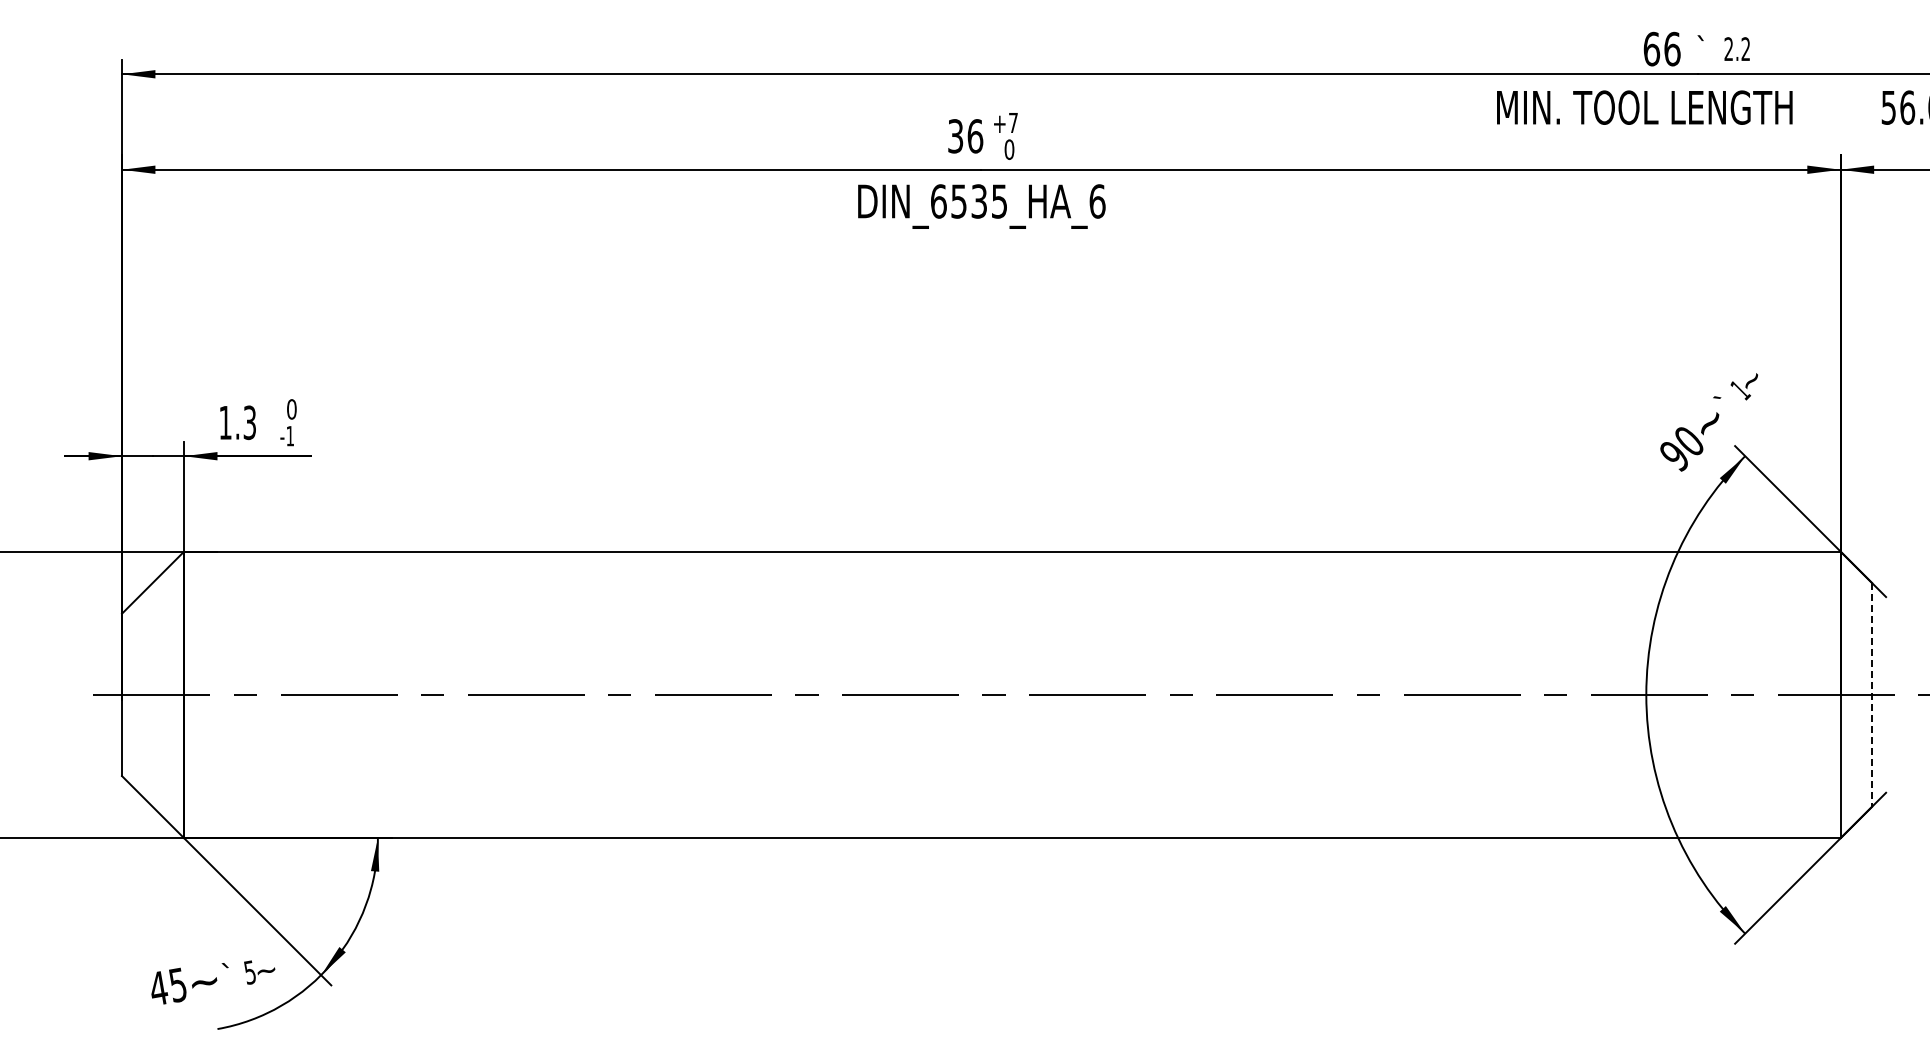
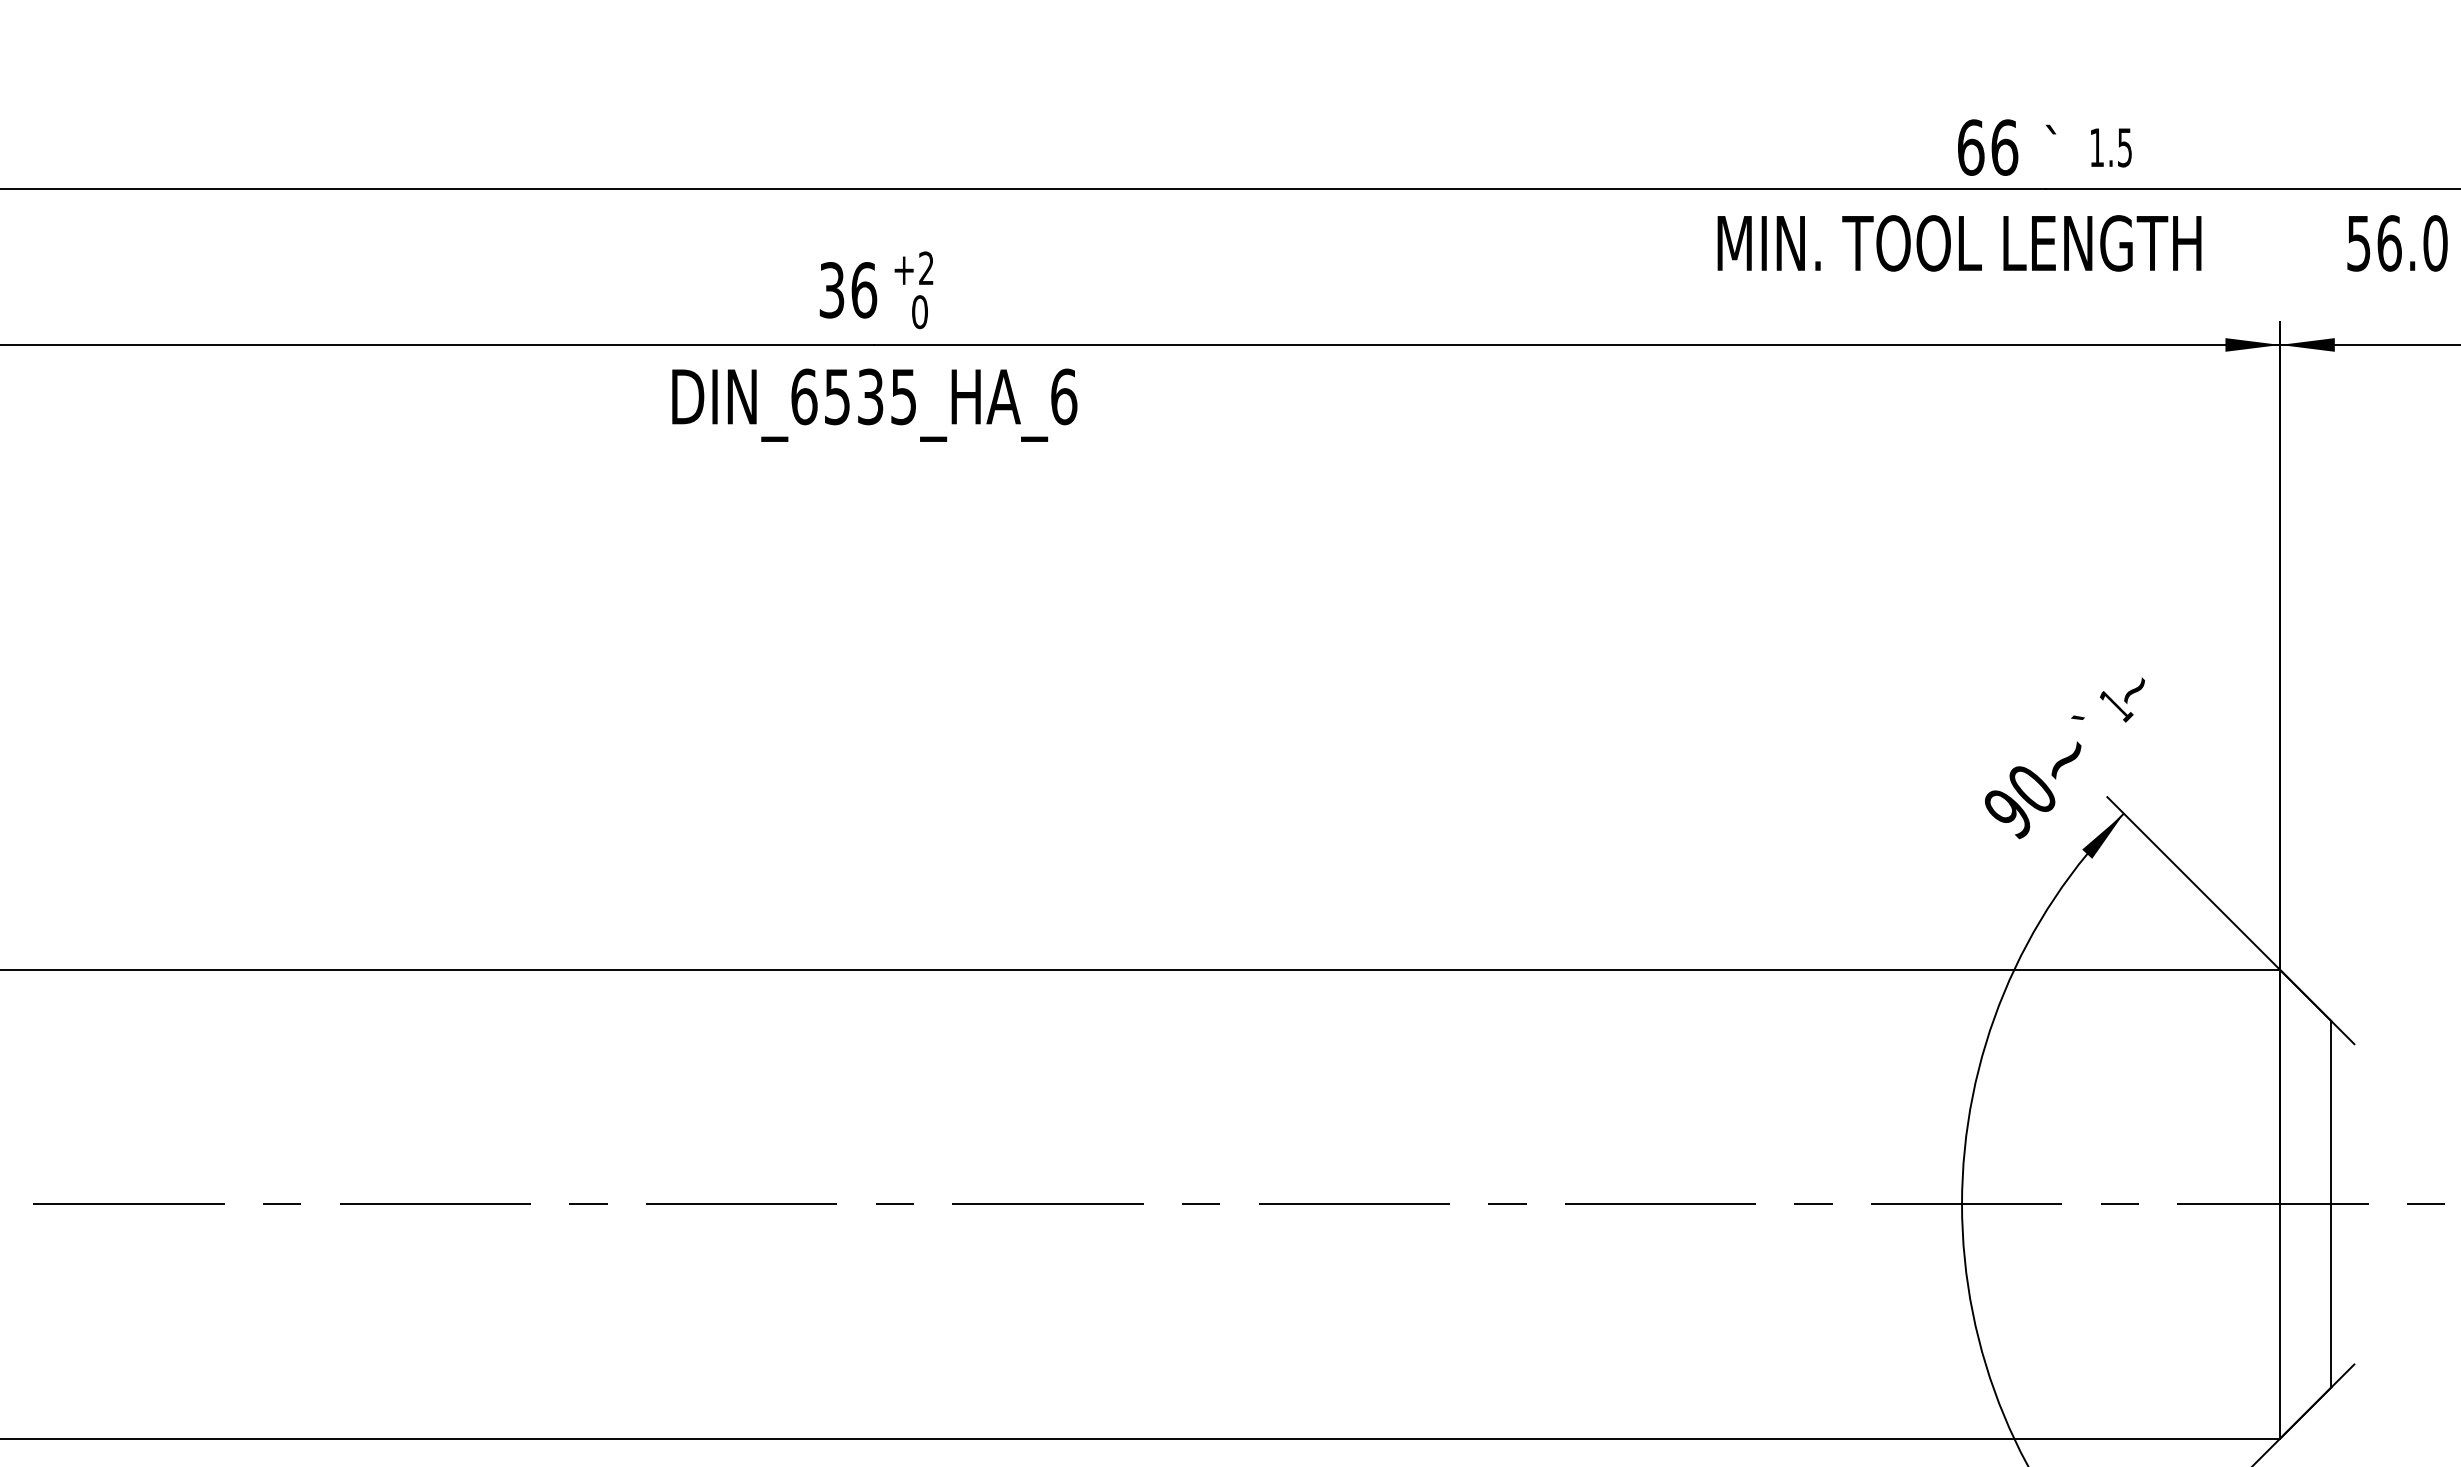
text: (1736, 49) -> (2109, 148), 2.2 -> 1.5
text: (1013, 122) -> (926, 267), +7 -> +2
line: (1872, 694) -> (2332, 1203), dashed -> solid

